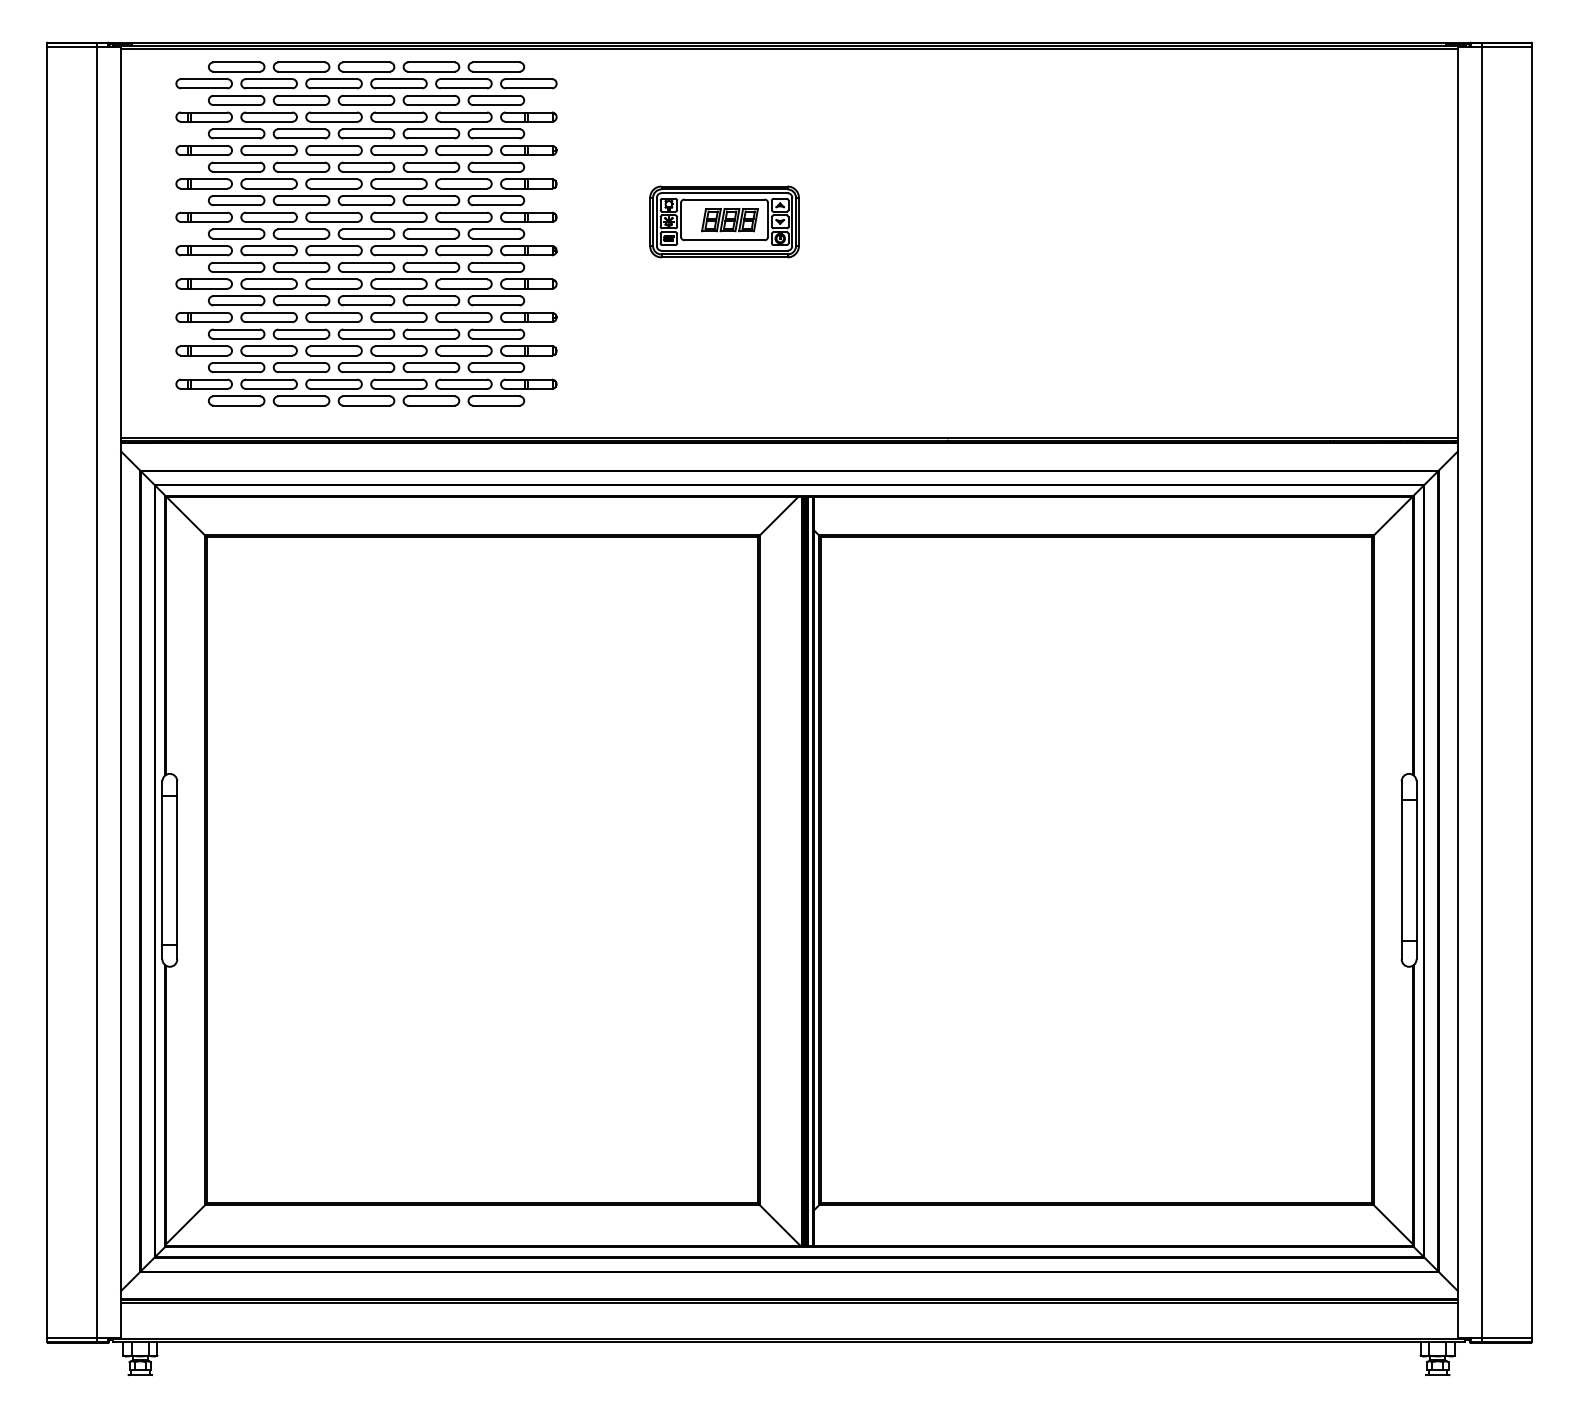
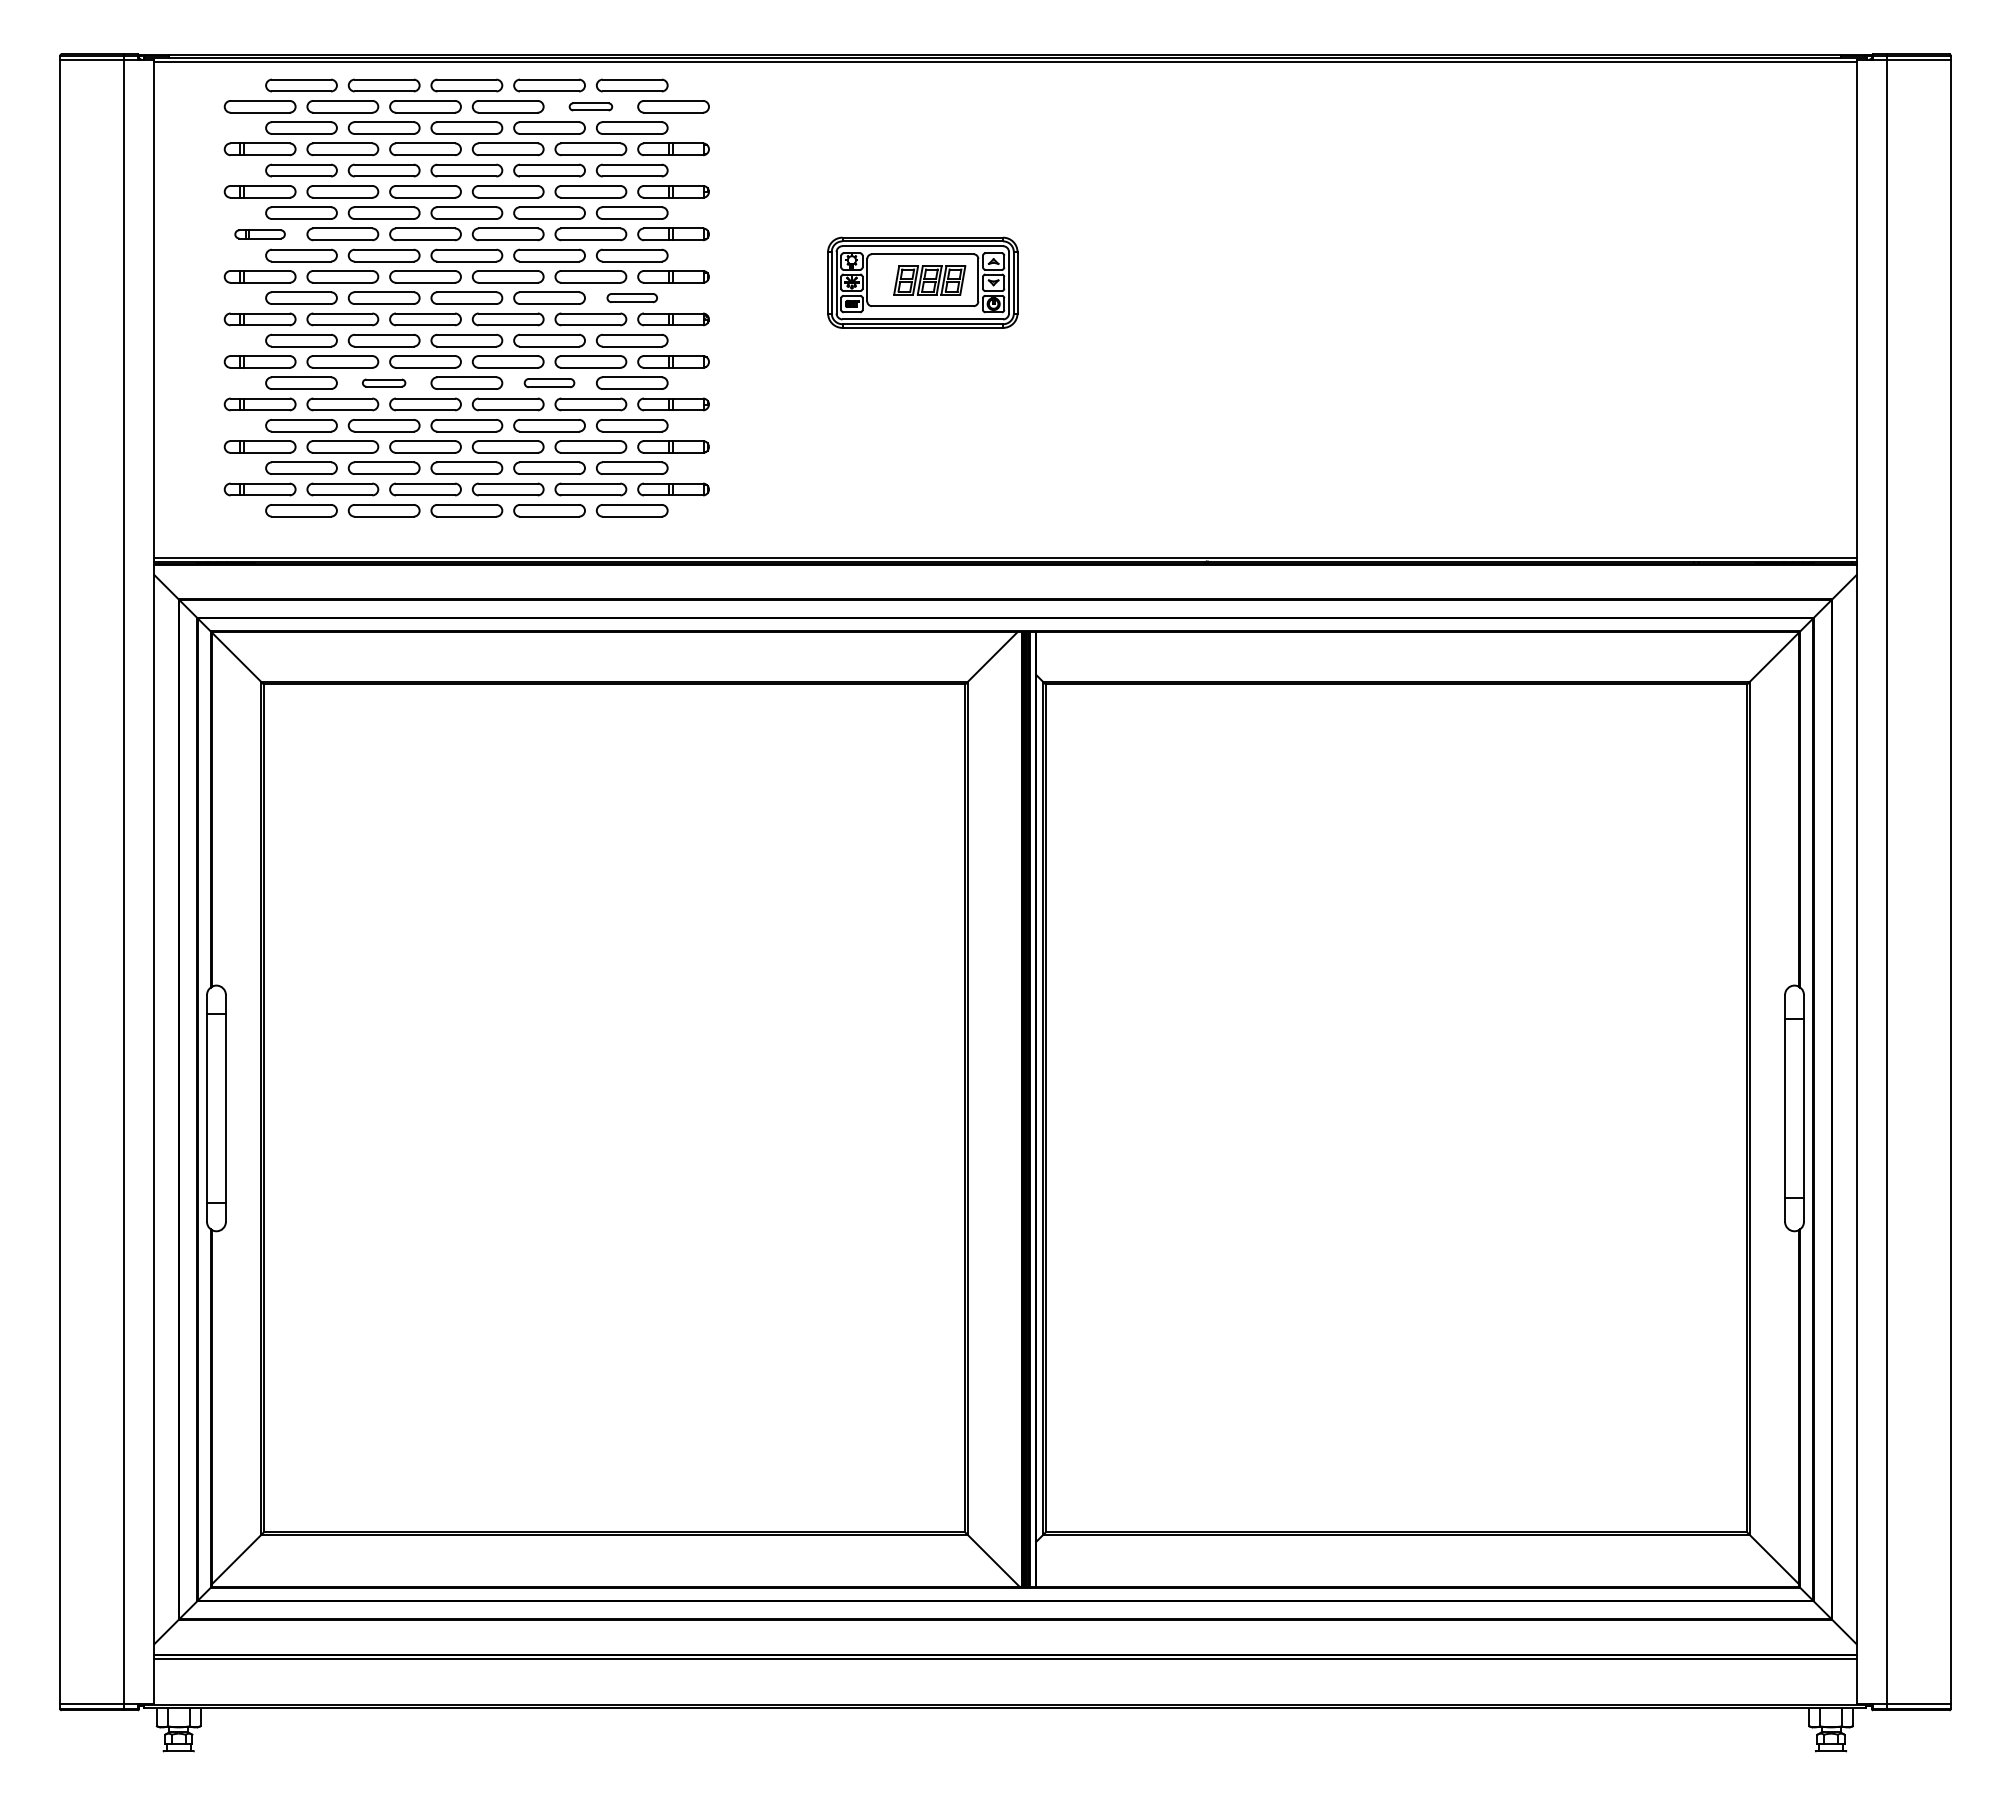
part: (463, 83) -> (590, 106), size x0.6
part: (203, 184) -> (259, 234), size x0.7
part: (496, 233) -> (632, 297), size x0.7
part: (301, 300) -> (383, 382), size x0.6
part: (431, 300) -> (549, 382), size x0.7

